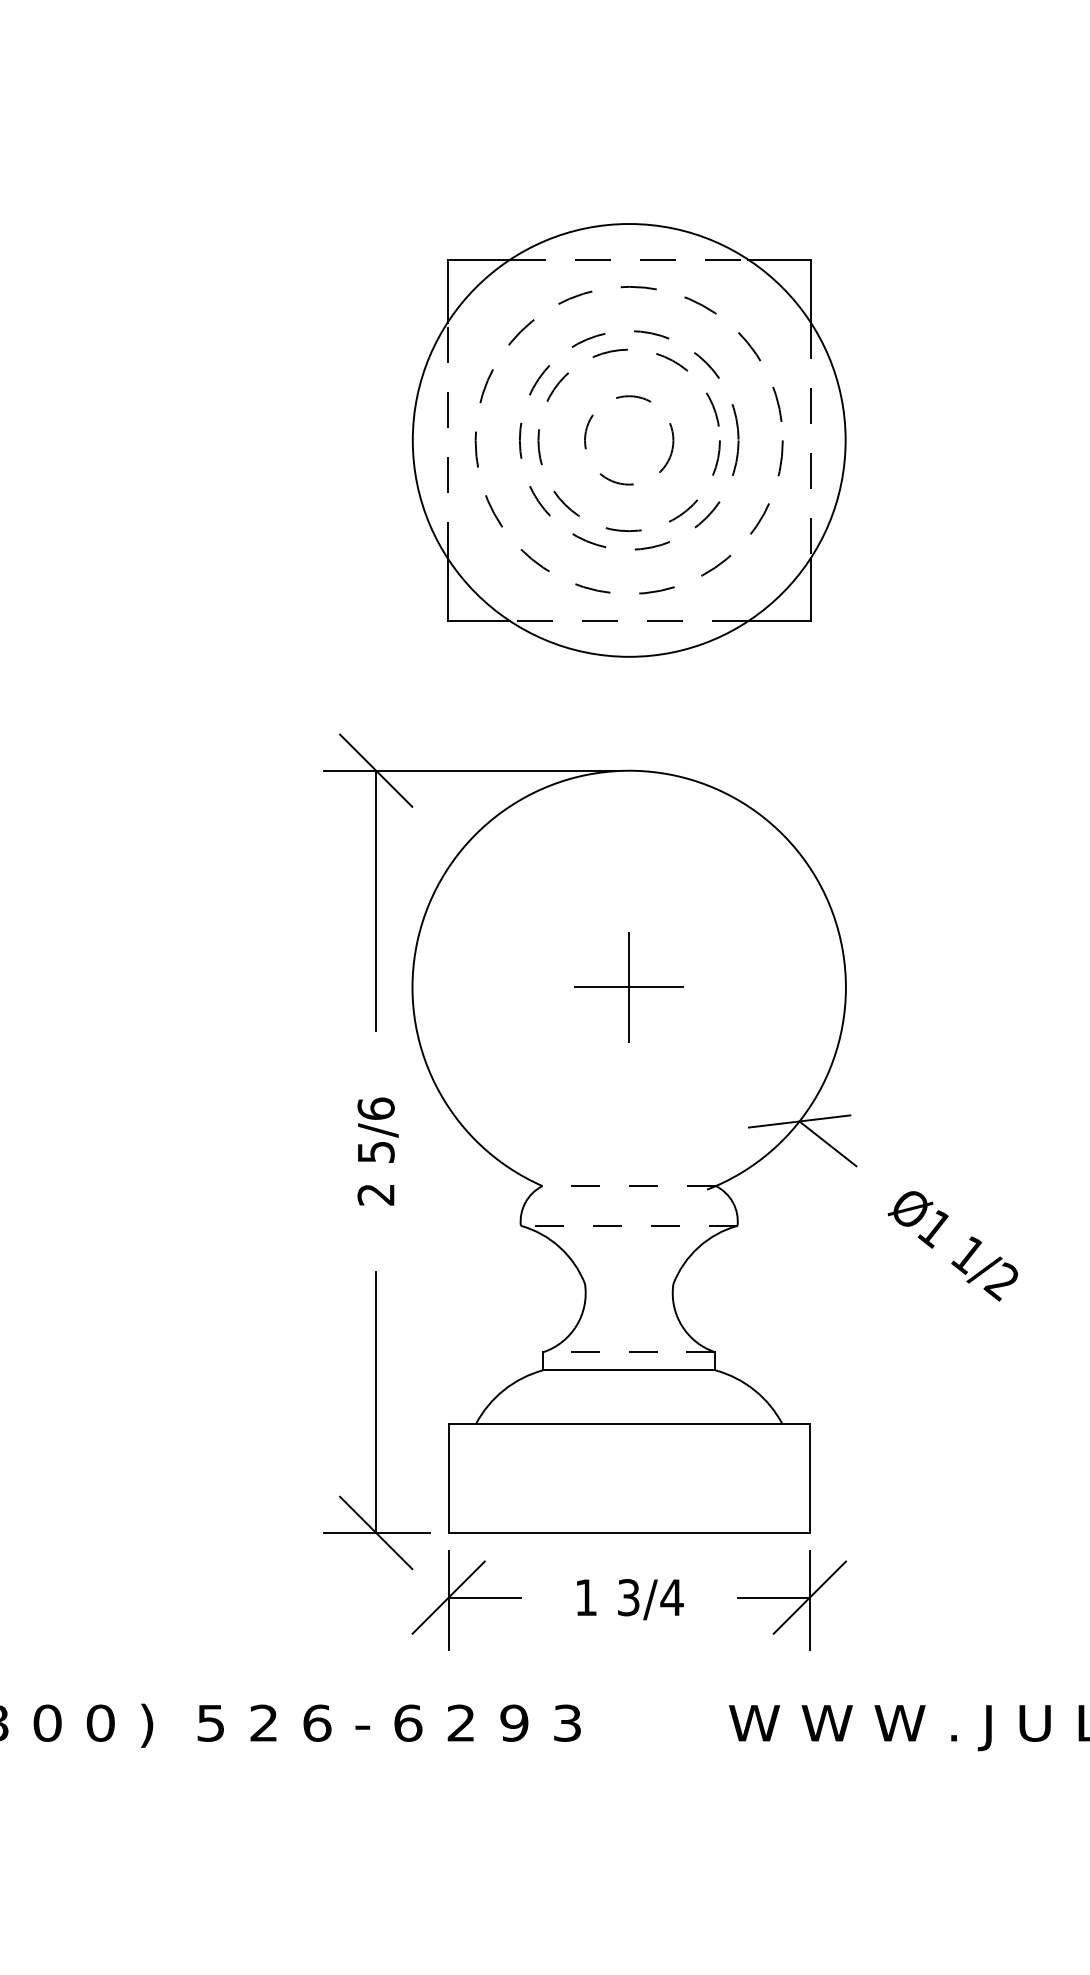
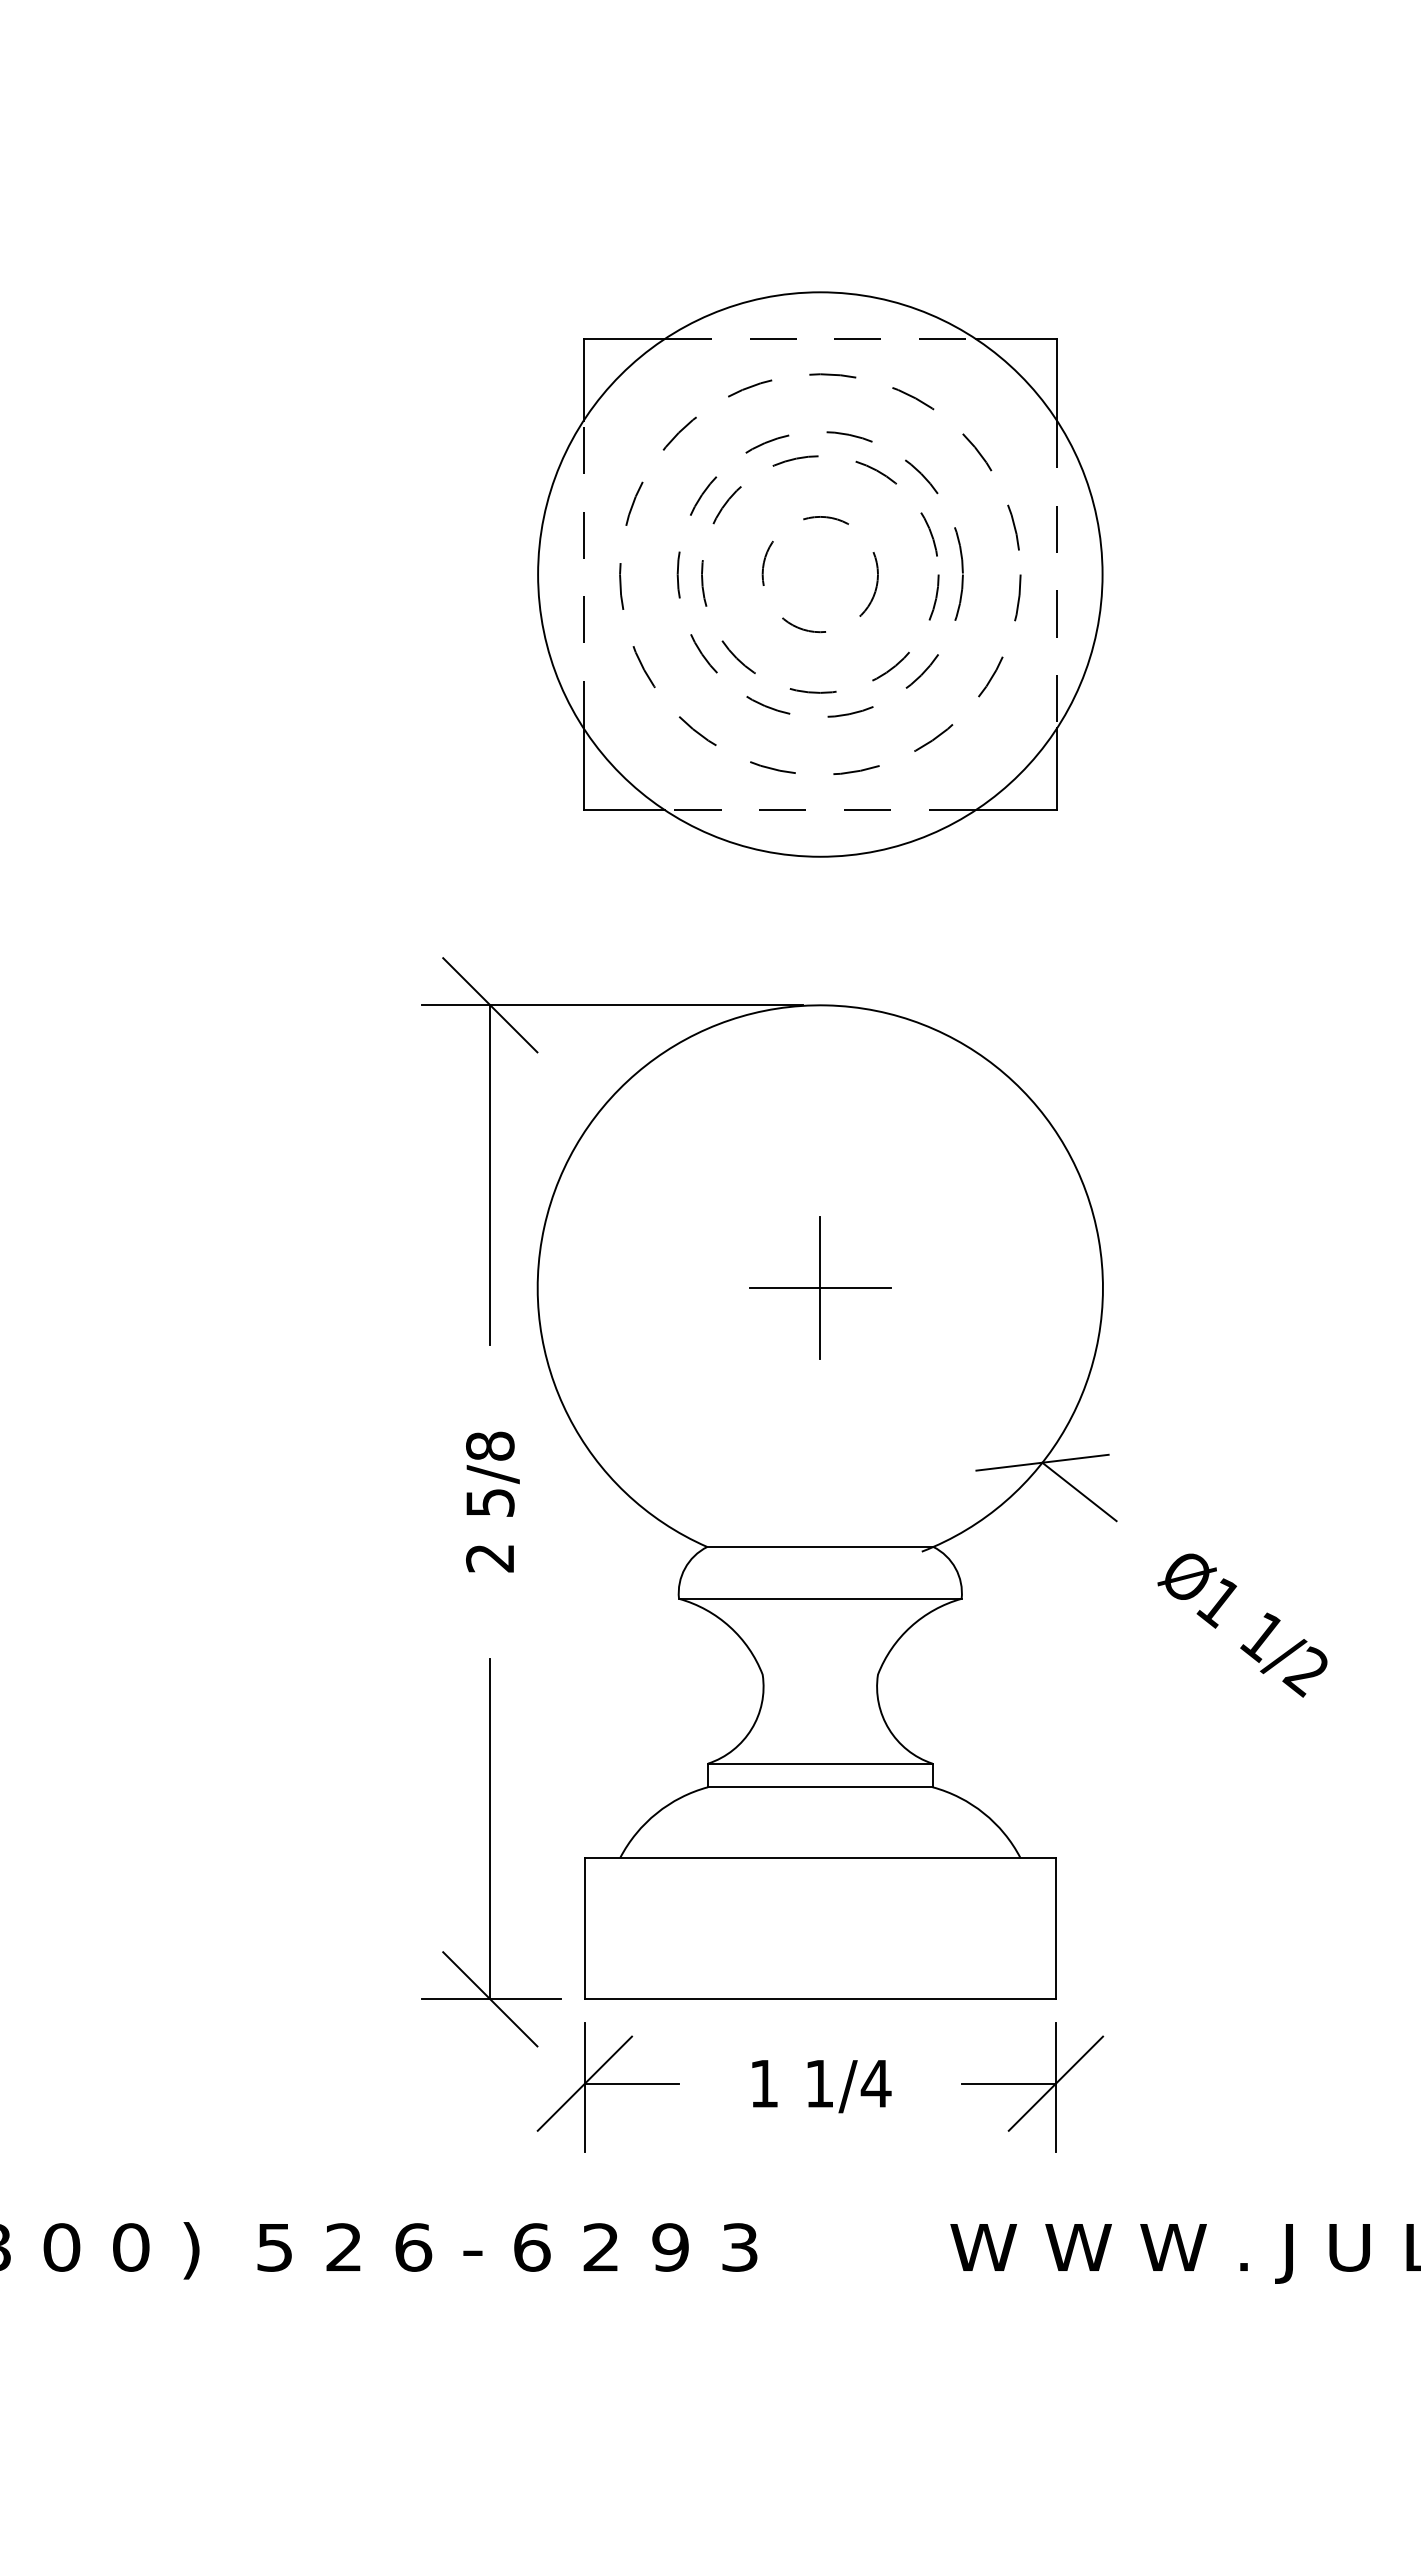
text: (376, 1108) -> (490, 1445), 5/6 -> 5/8
line: (628, 1185) -> (819, 1546), dashed -> solid
line: (628, 1225) -> (819, 1598), dashed -> solid
line: (628, 1352) -> (819, 1763), dashed -> solid
text: (628, 1597) -> (819, 2083), 3/4 -> 1/4

